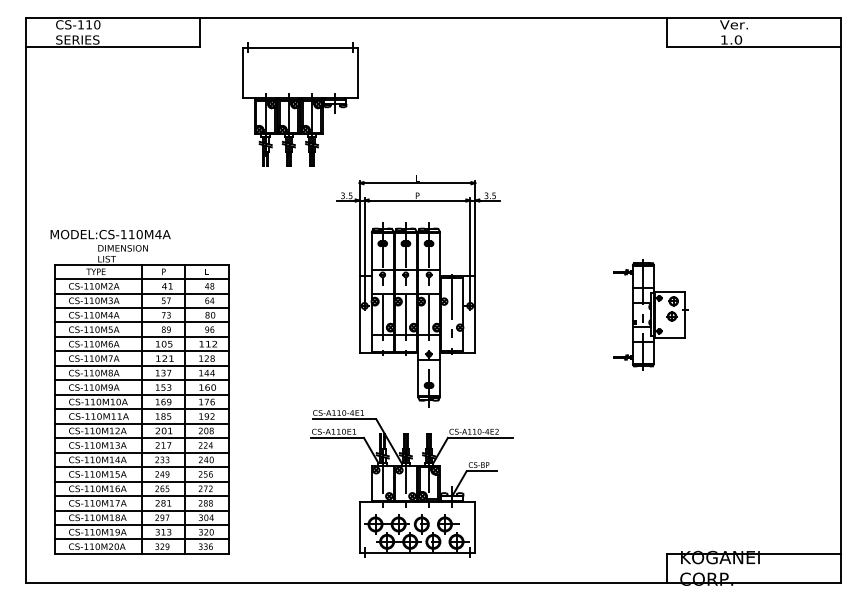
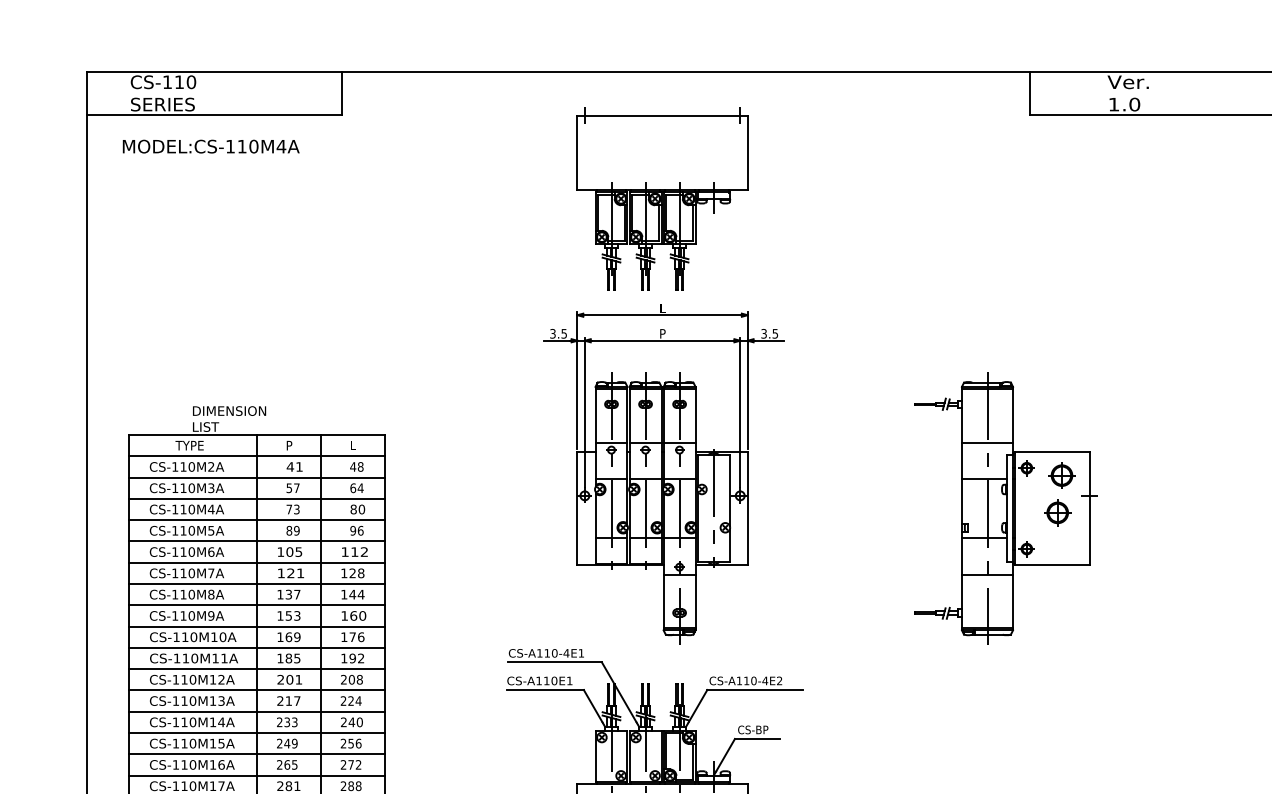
part: (300, 104) -> (662, 199), moved
text: (110, 234) -> (210, 146), moved
part: (650, 314) -> (1005, 508), size x1.67

